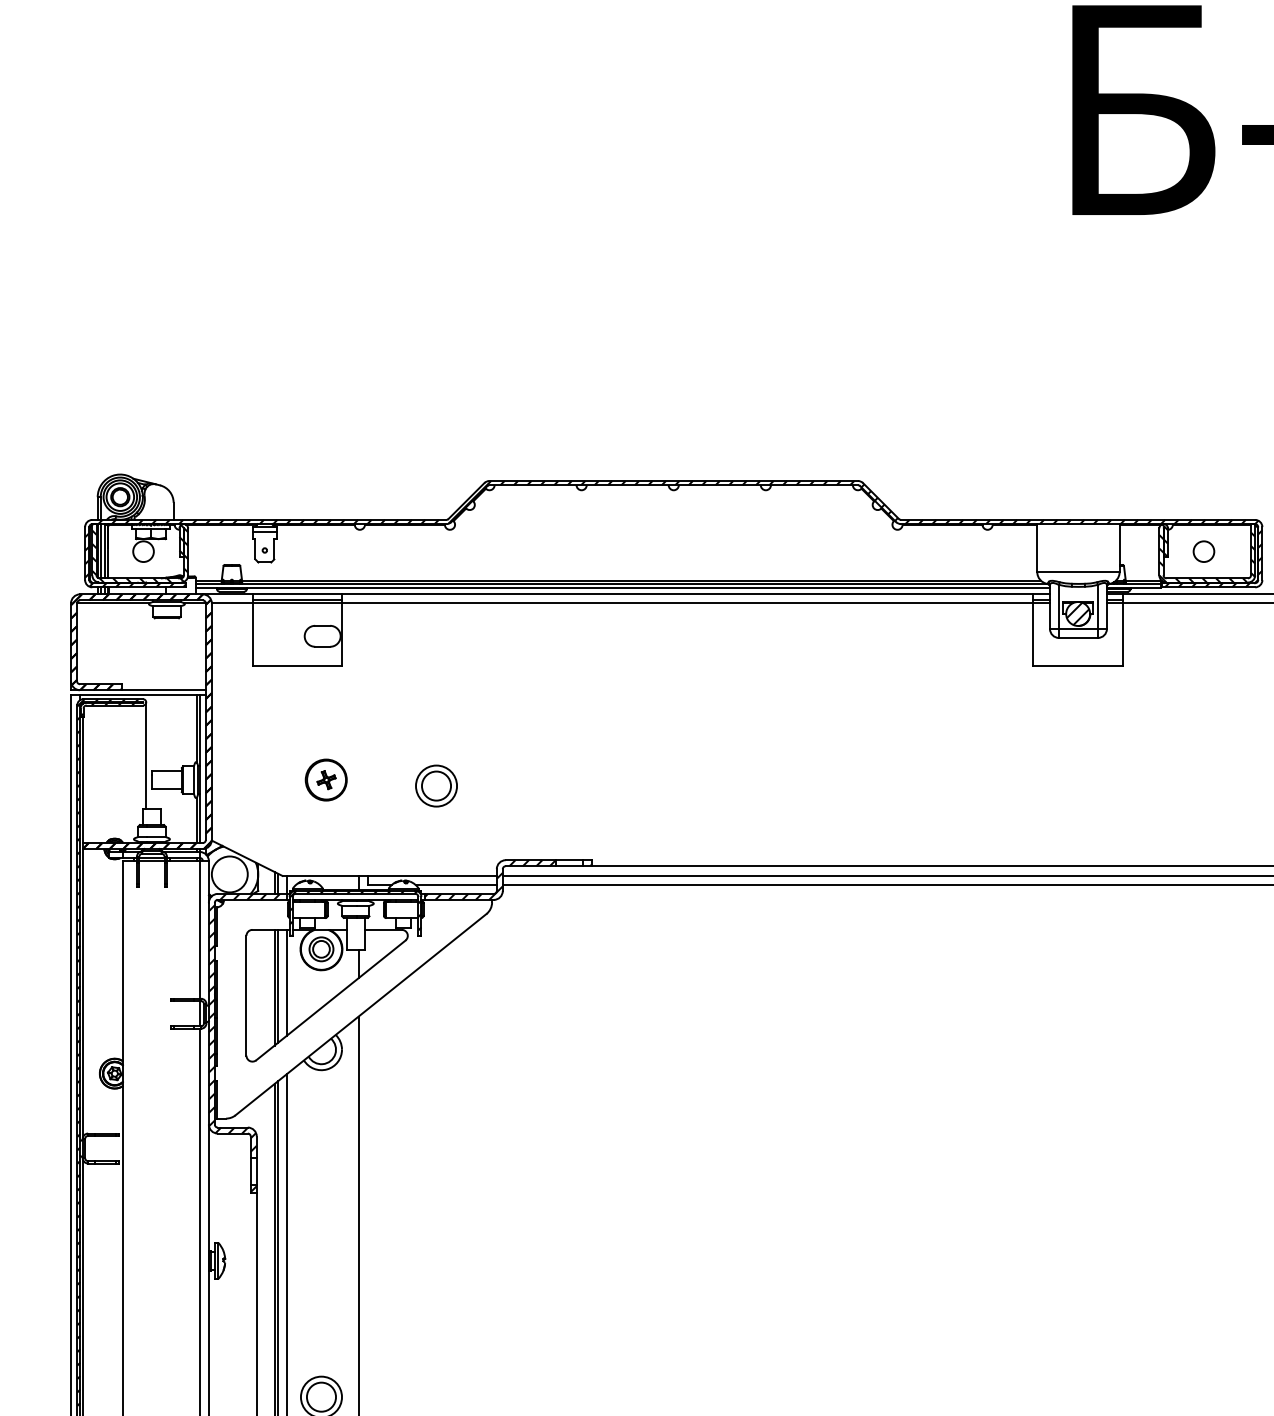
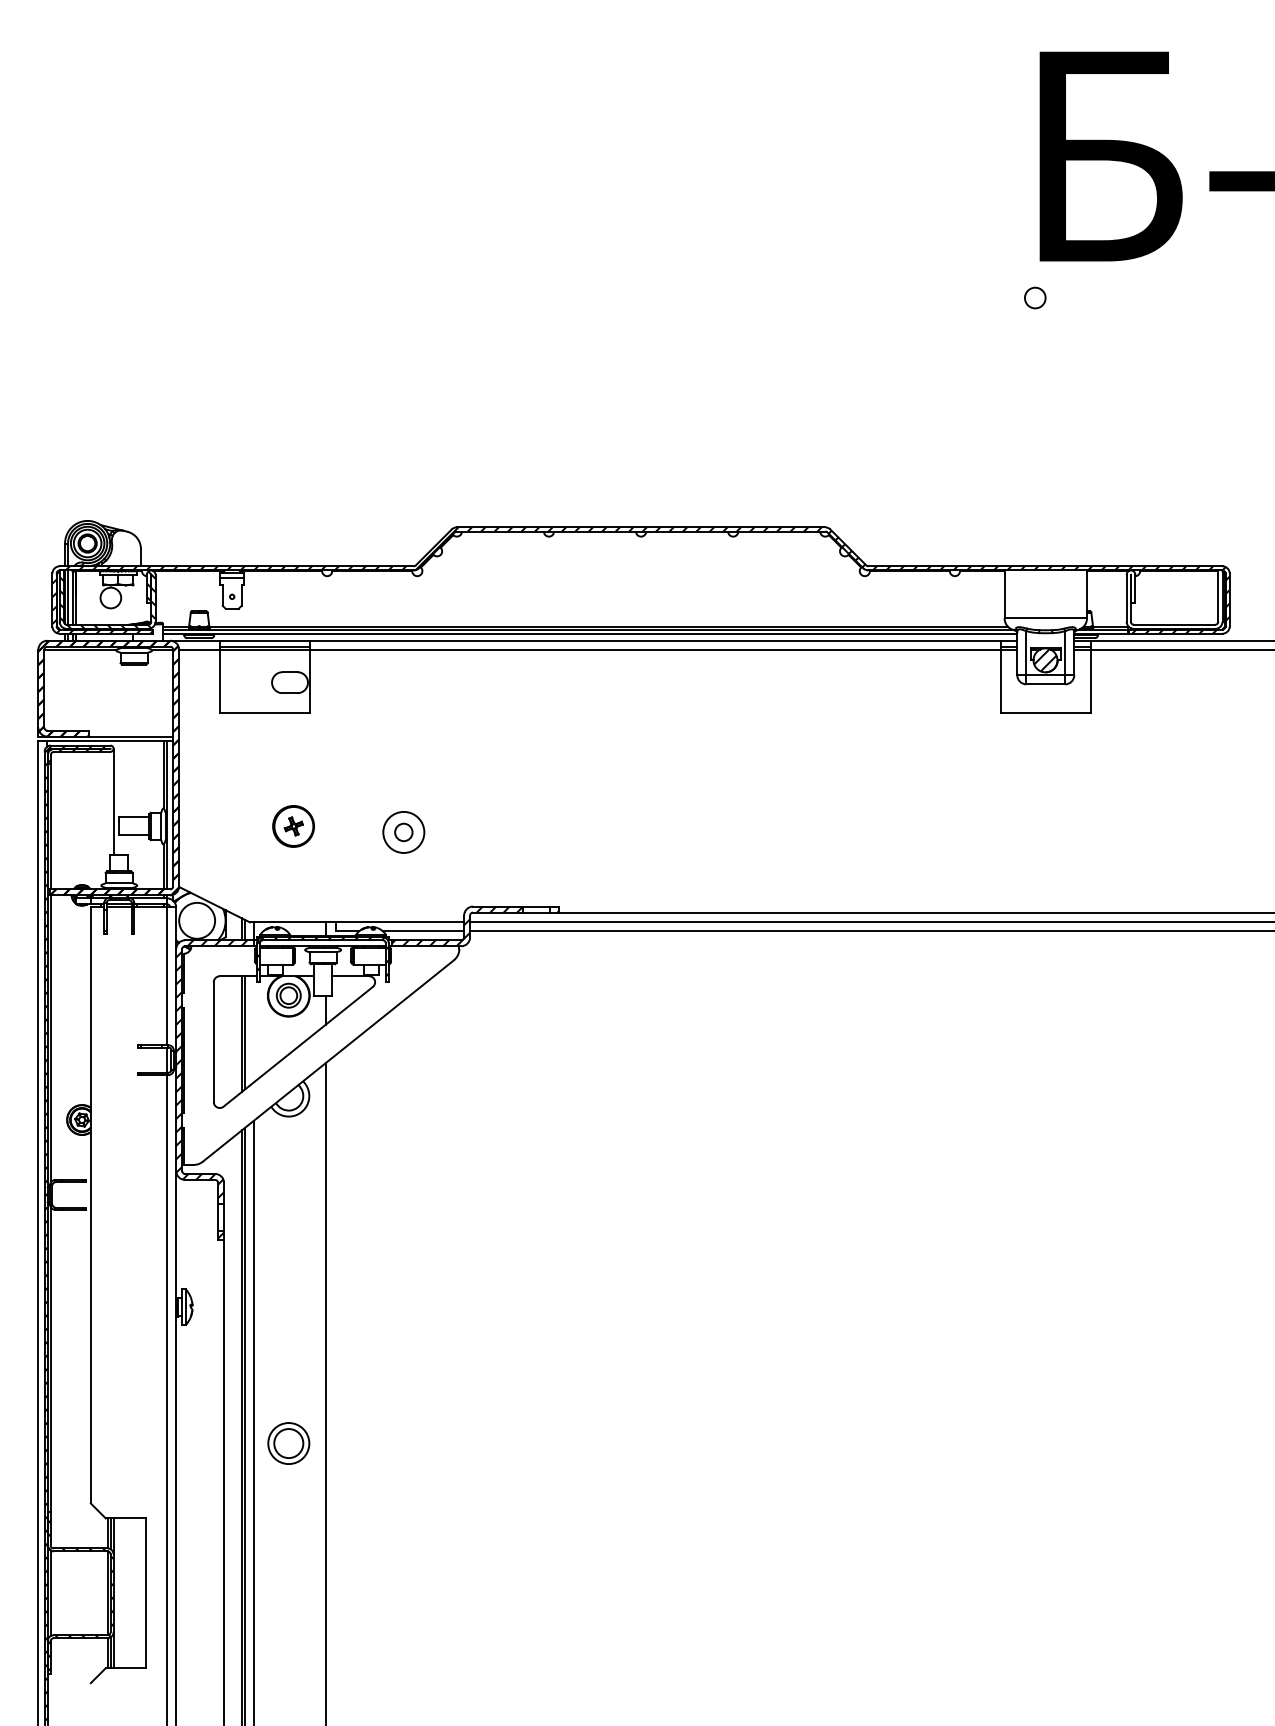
circle: (1204, 551) -> (1035, 297), moved
hatch: (1207, 553) -> (1174, 599), removed
circle: (436, 785) -> (403, 831), size x0.6
line: (287, 983) -> (254, 1029), removed

